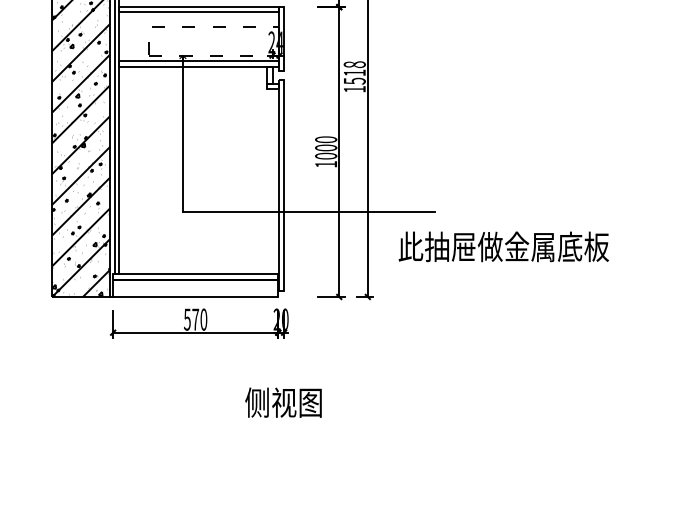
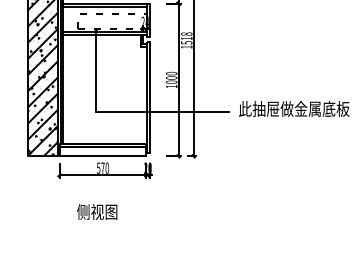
text: (504, 245) -> (294, 108), moved
text: (284, 401) -> (97, 211), moved

